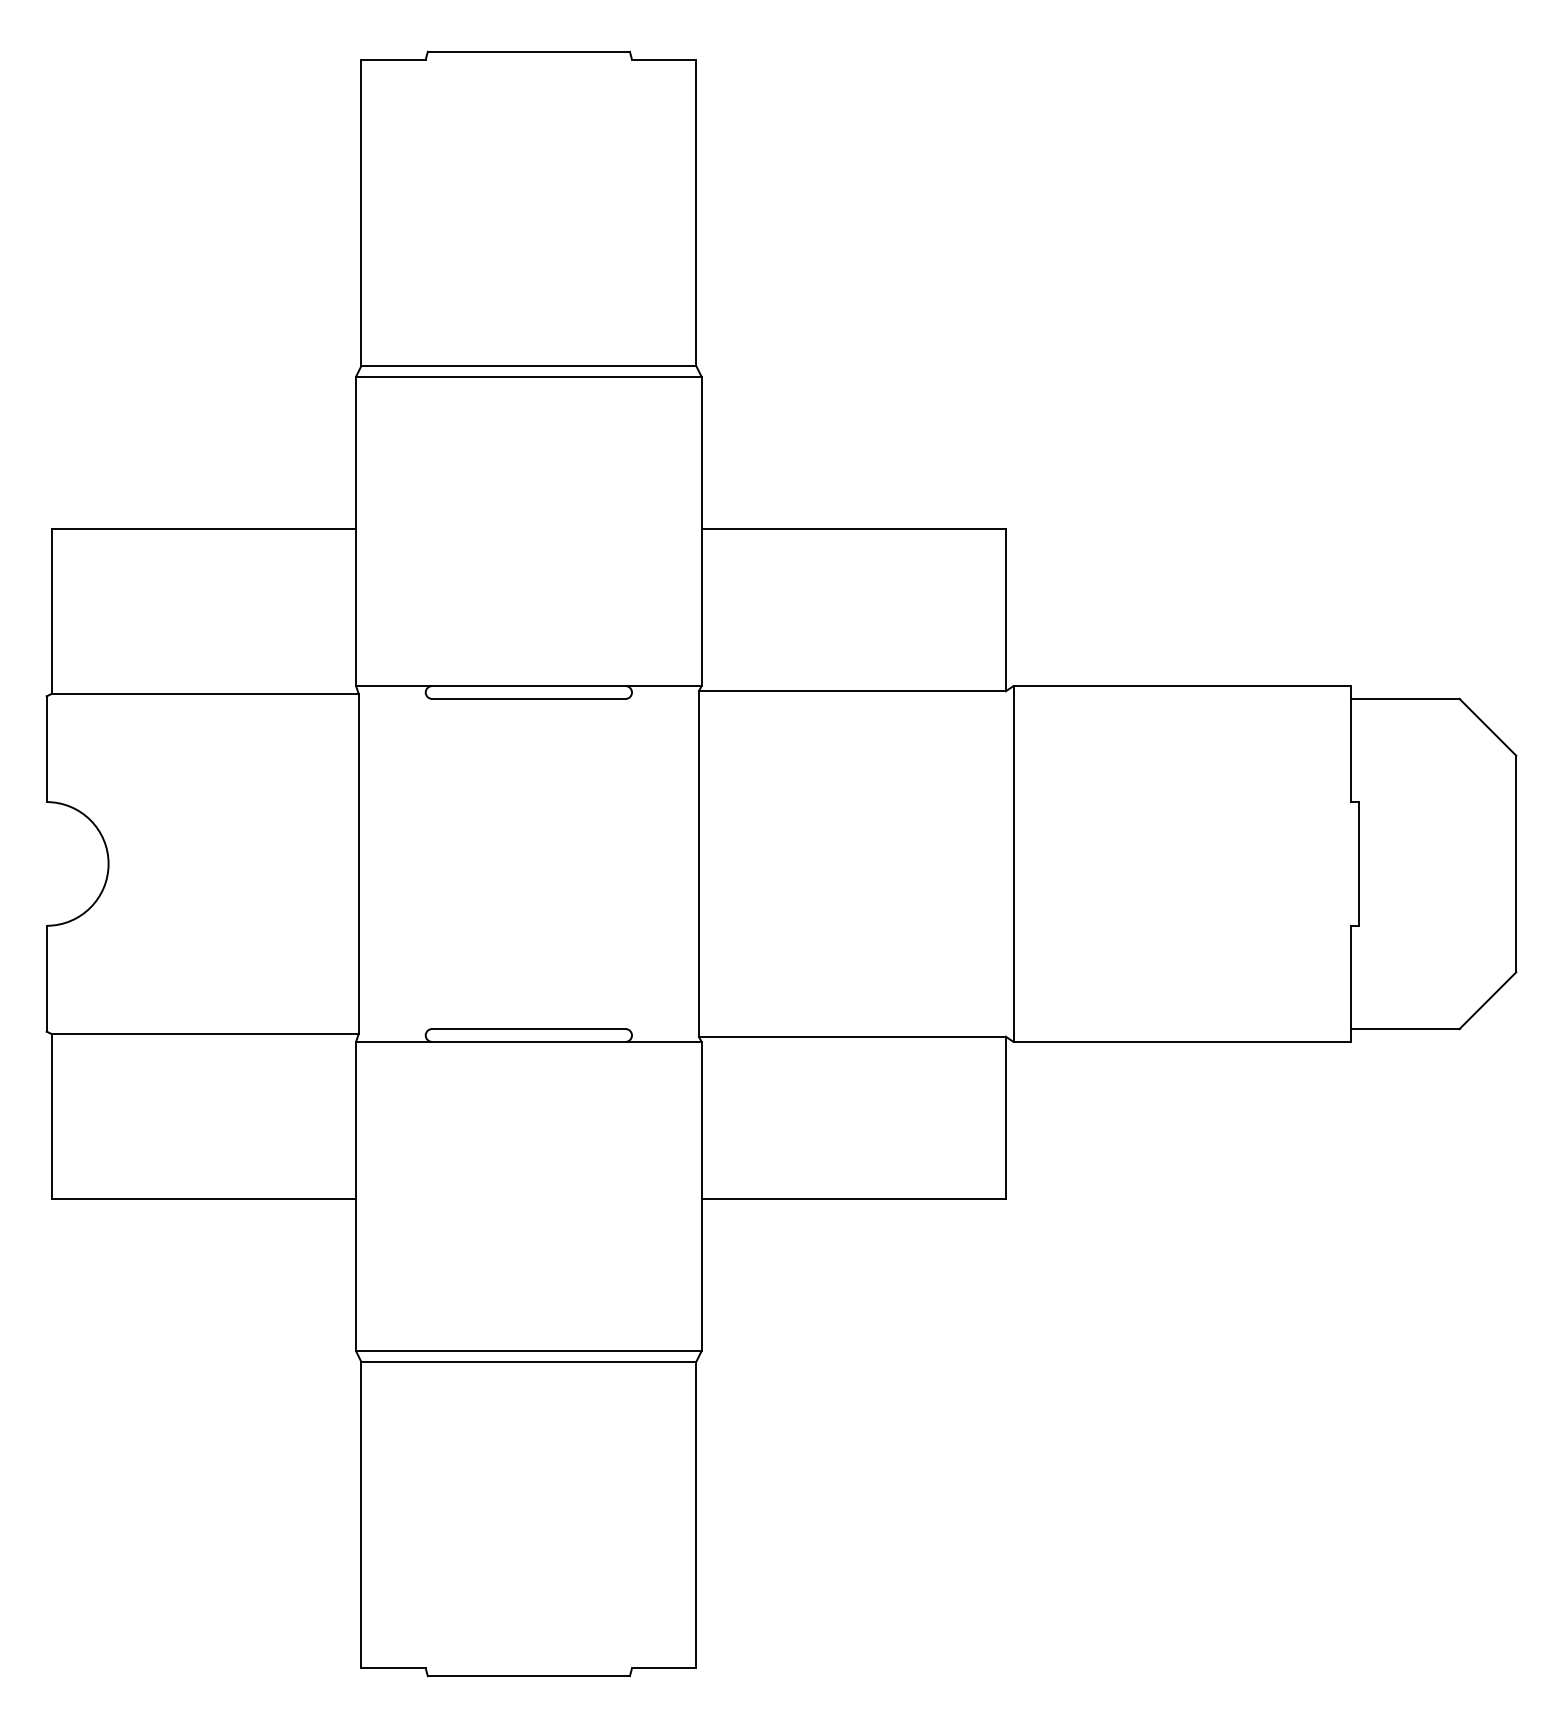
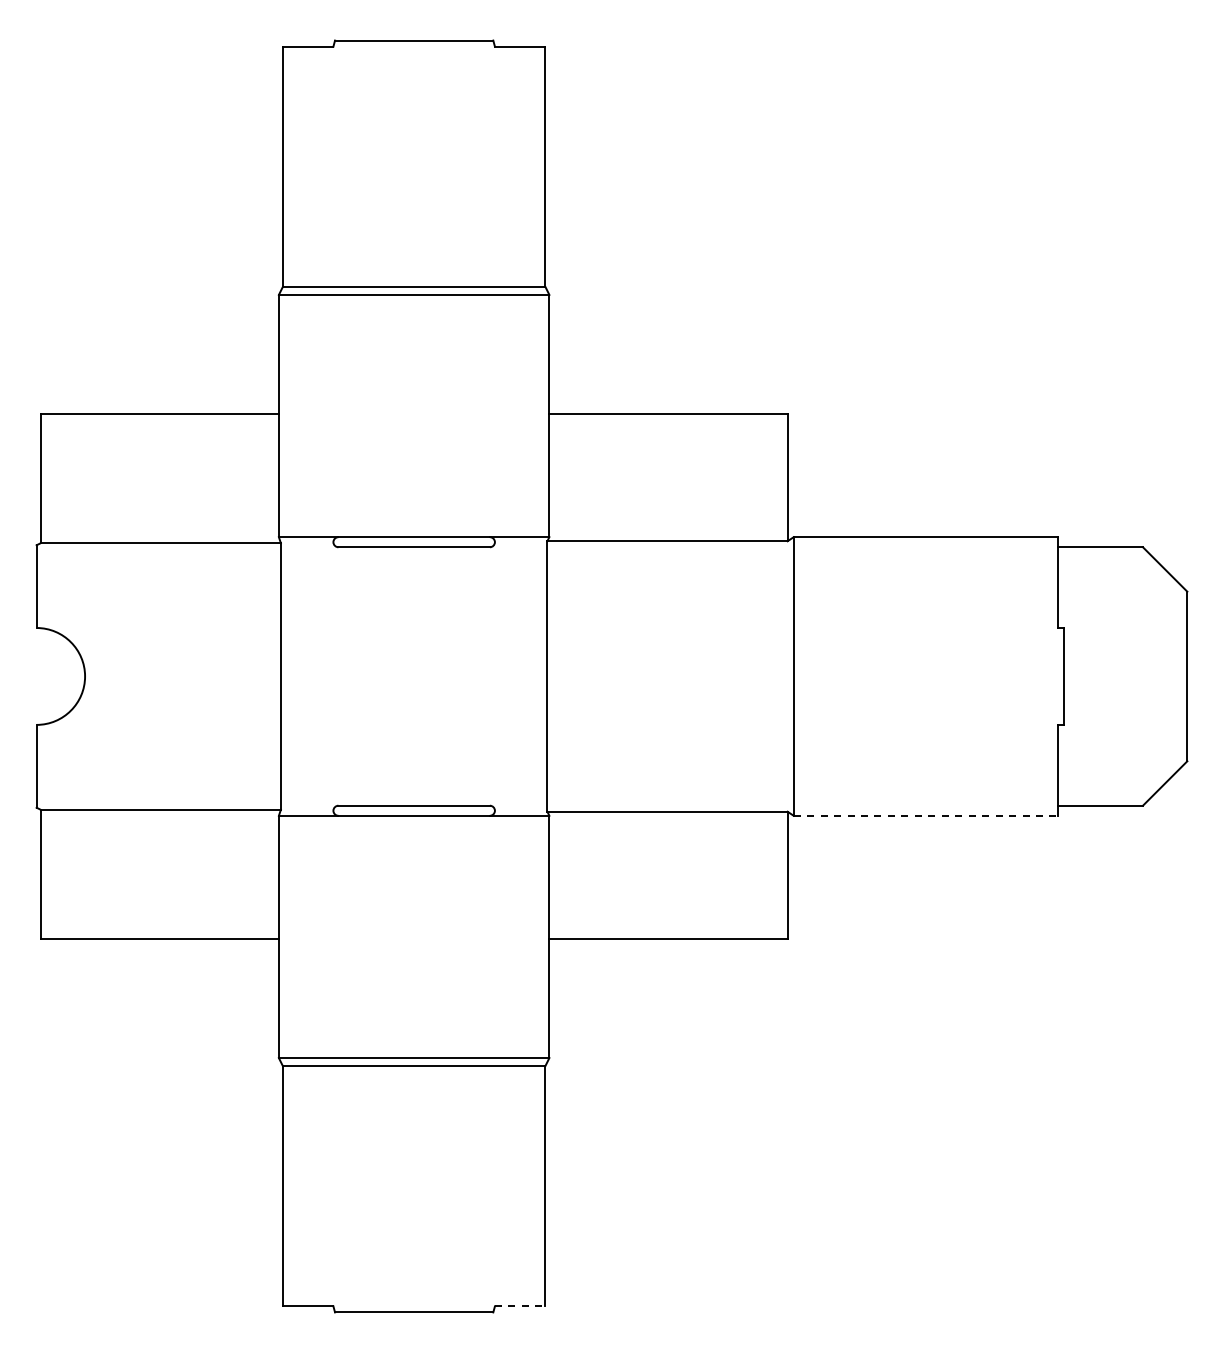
line: (1183, 1041) -> (926, 815), solid -> dashed
line: (664, 1668) -> (520, 1306), solid -> dashed

